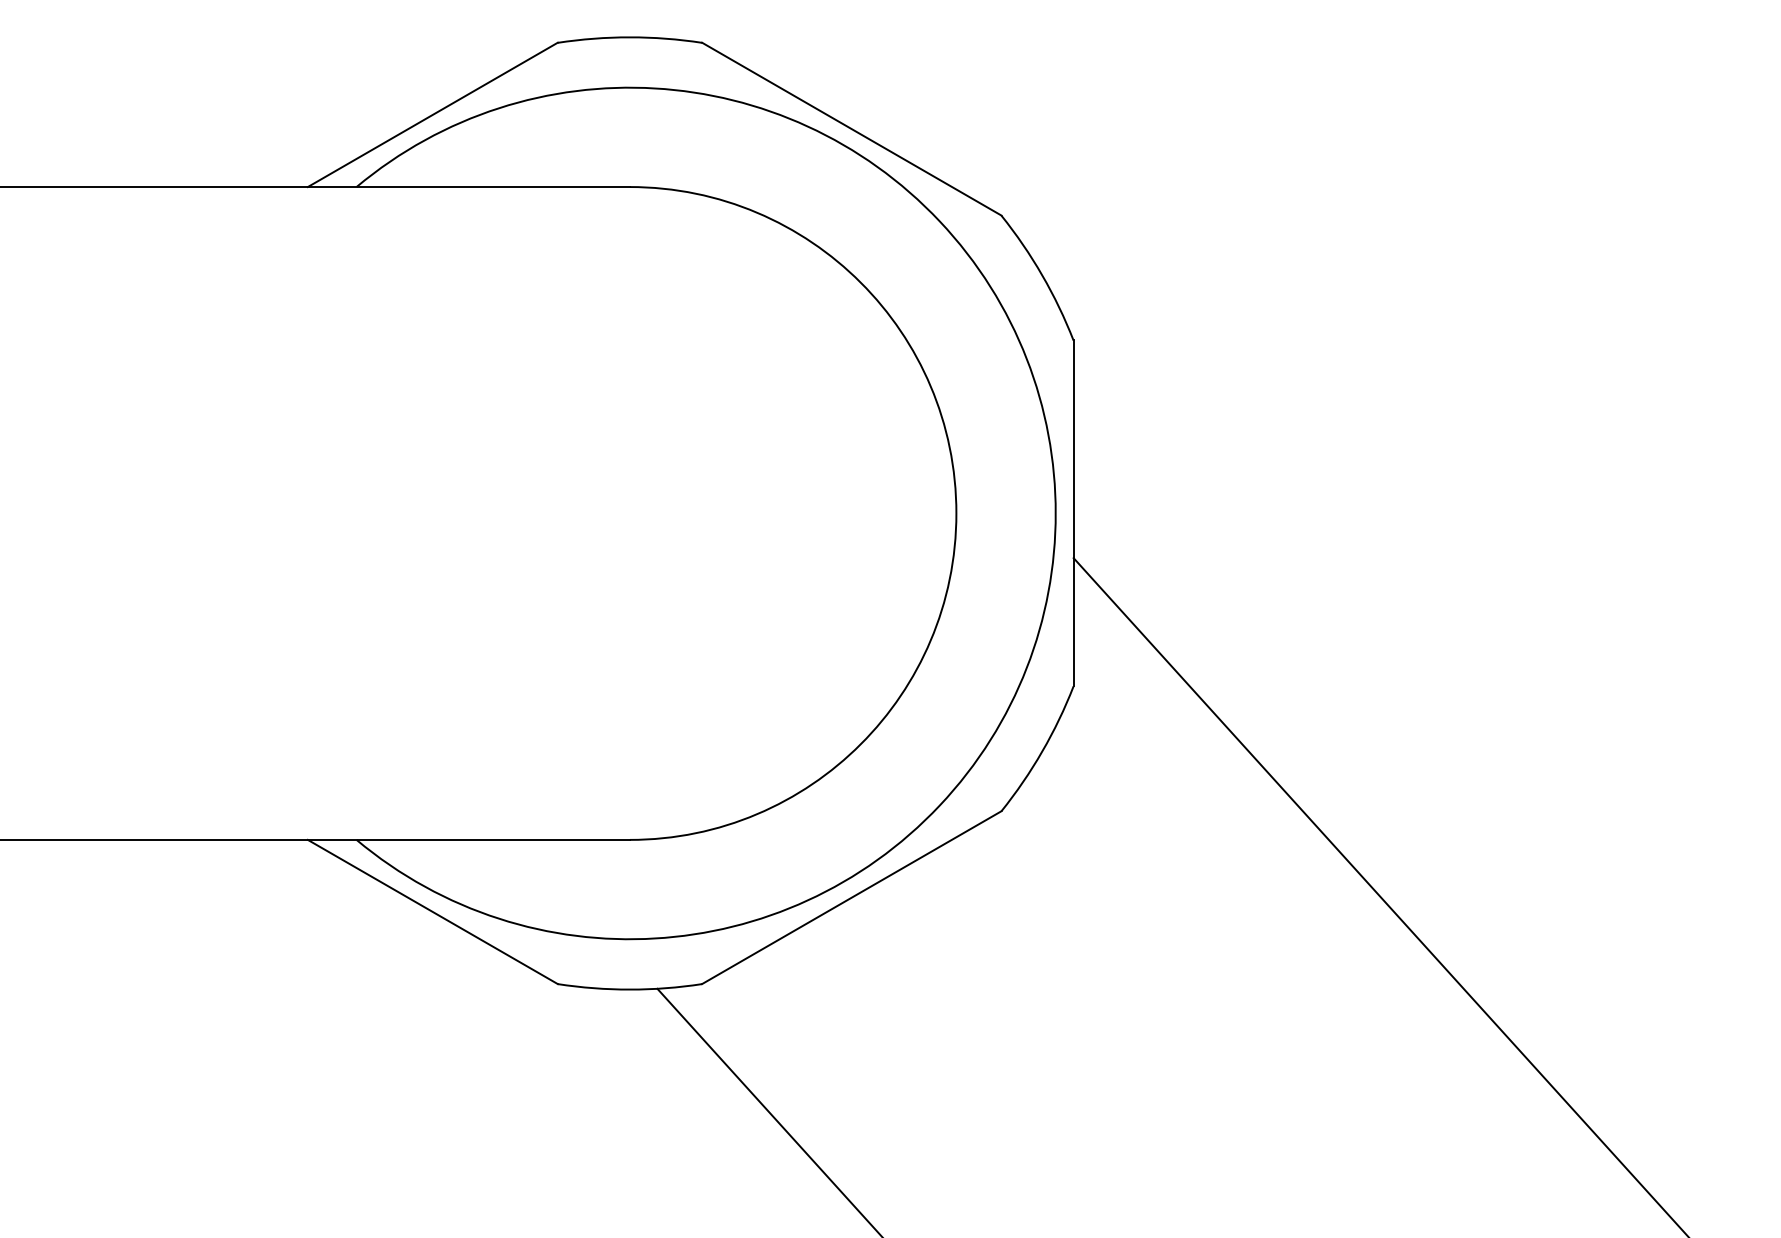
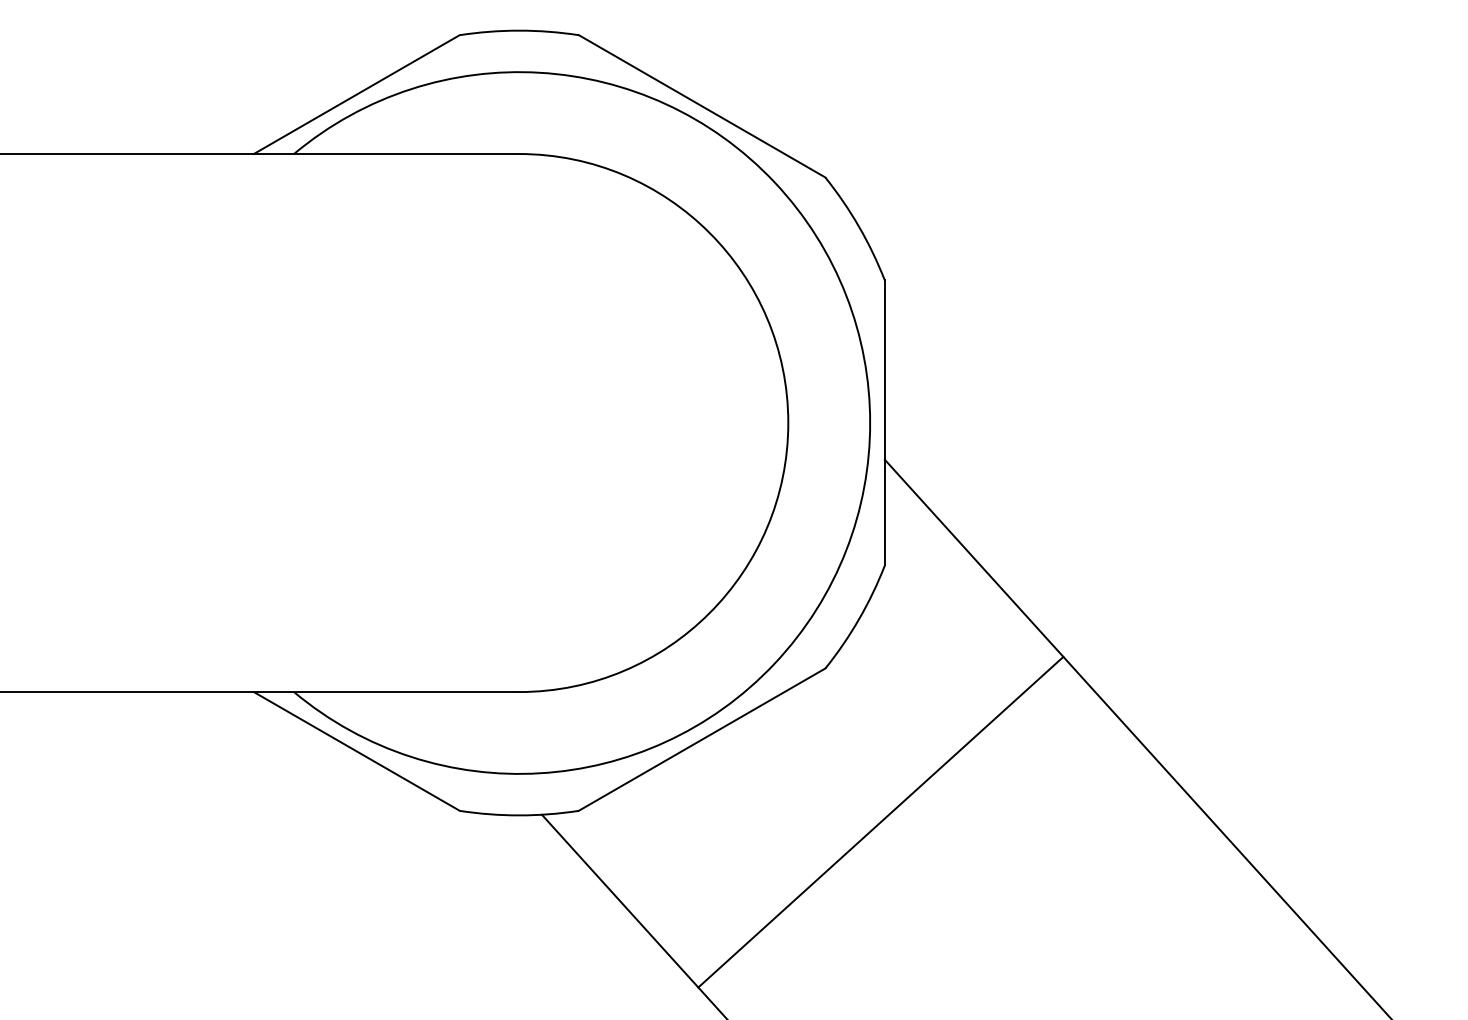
line: (1068, 997) -> (880, 821), added

